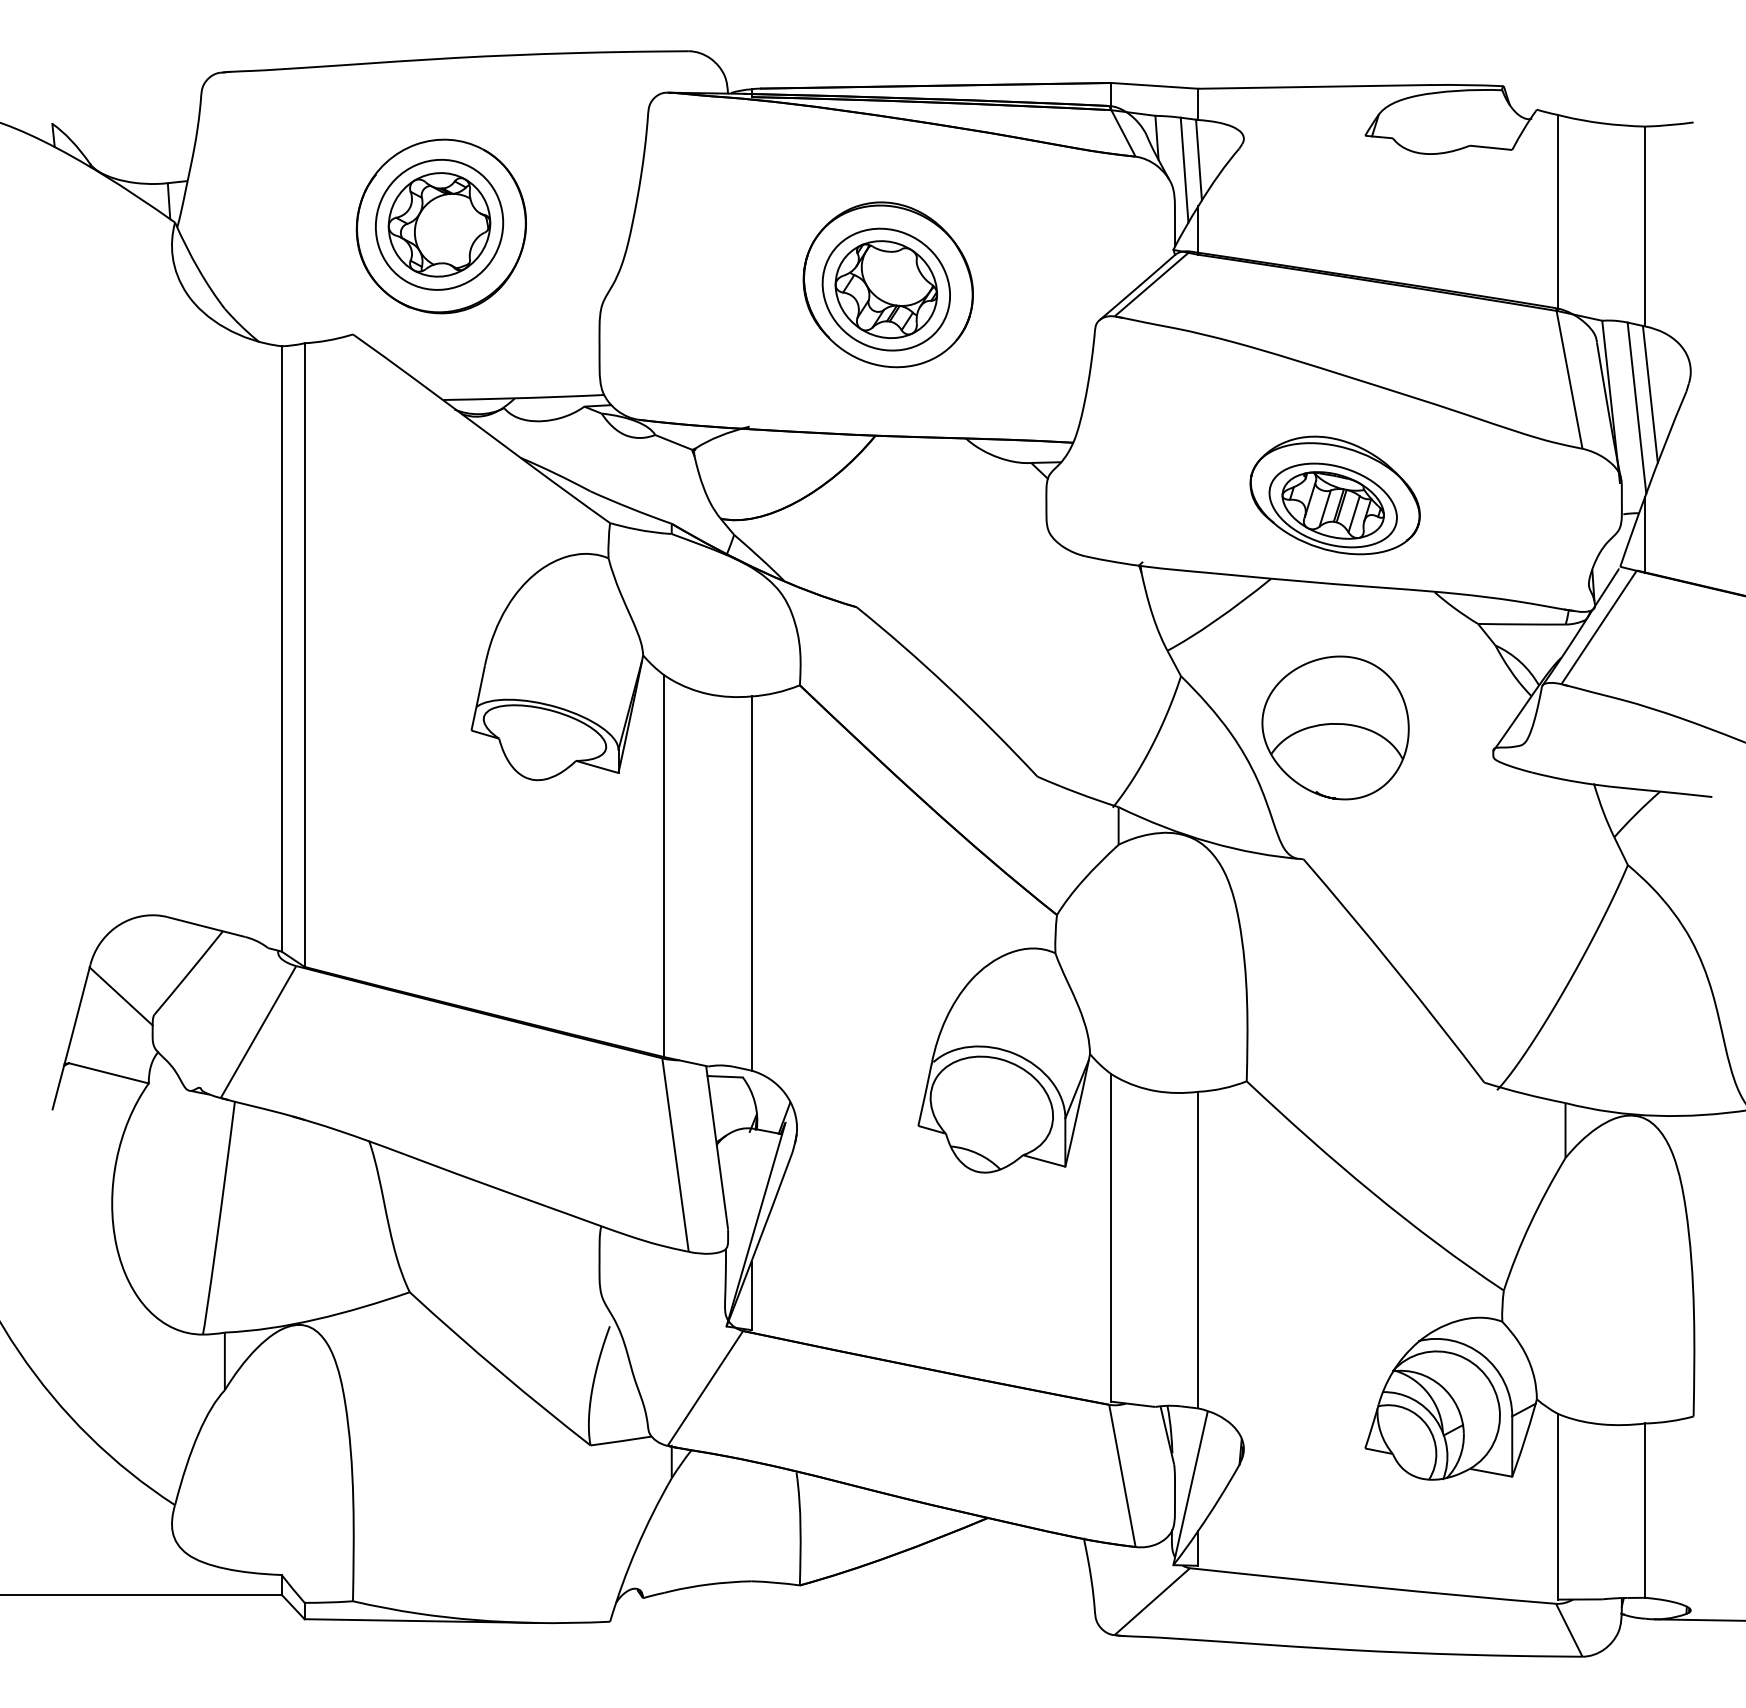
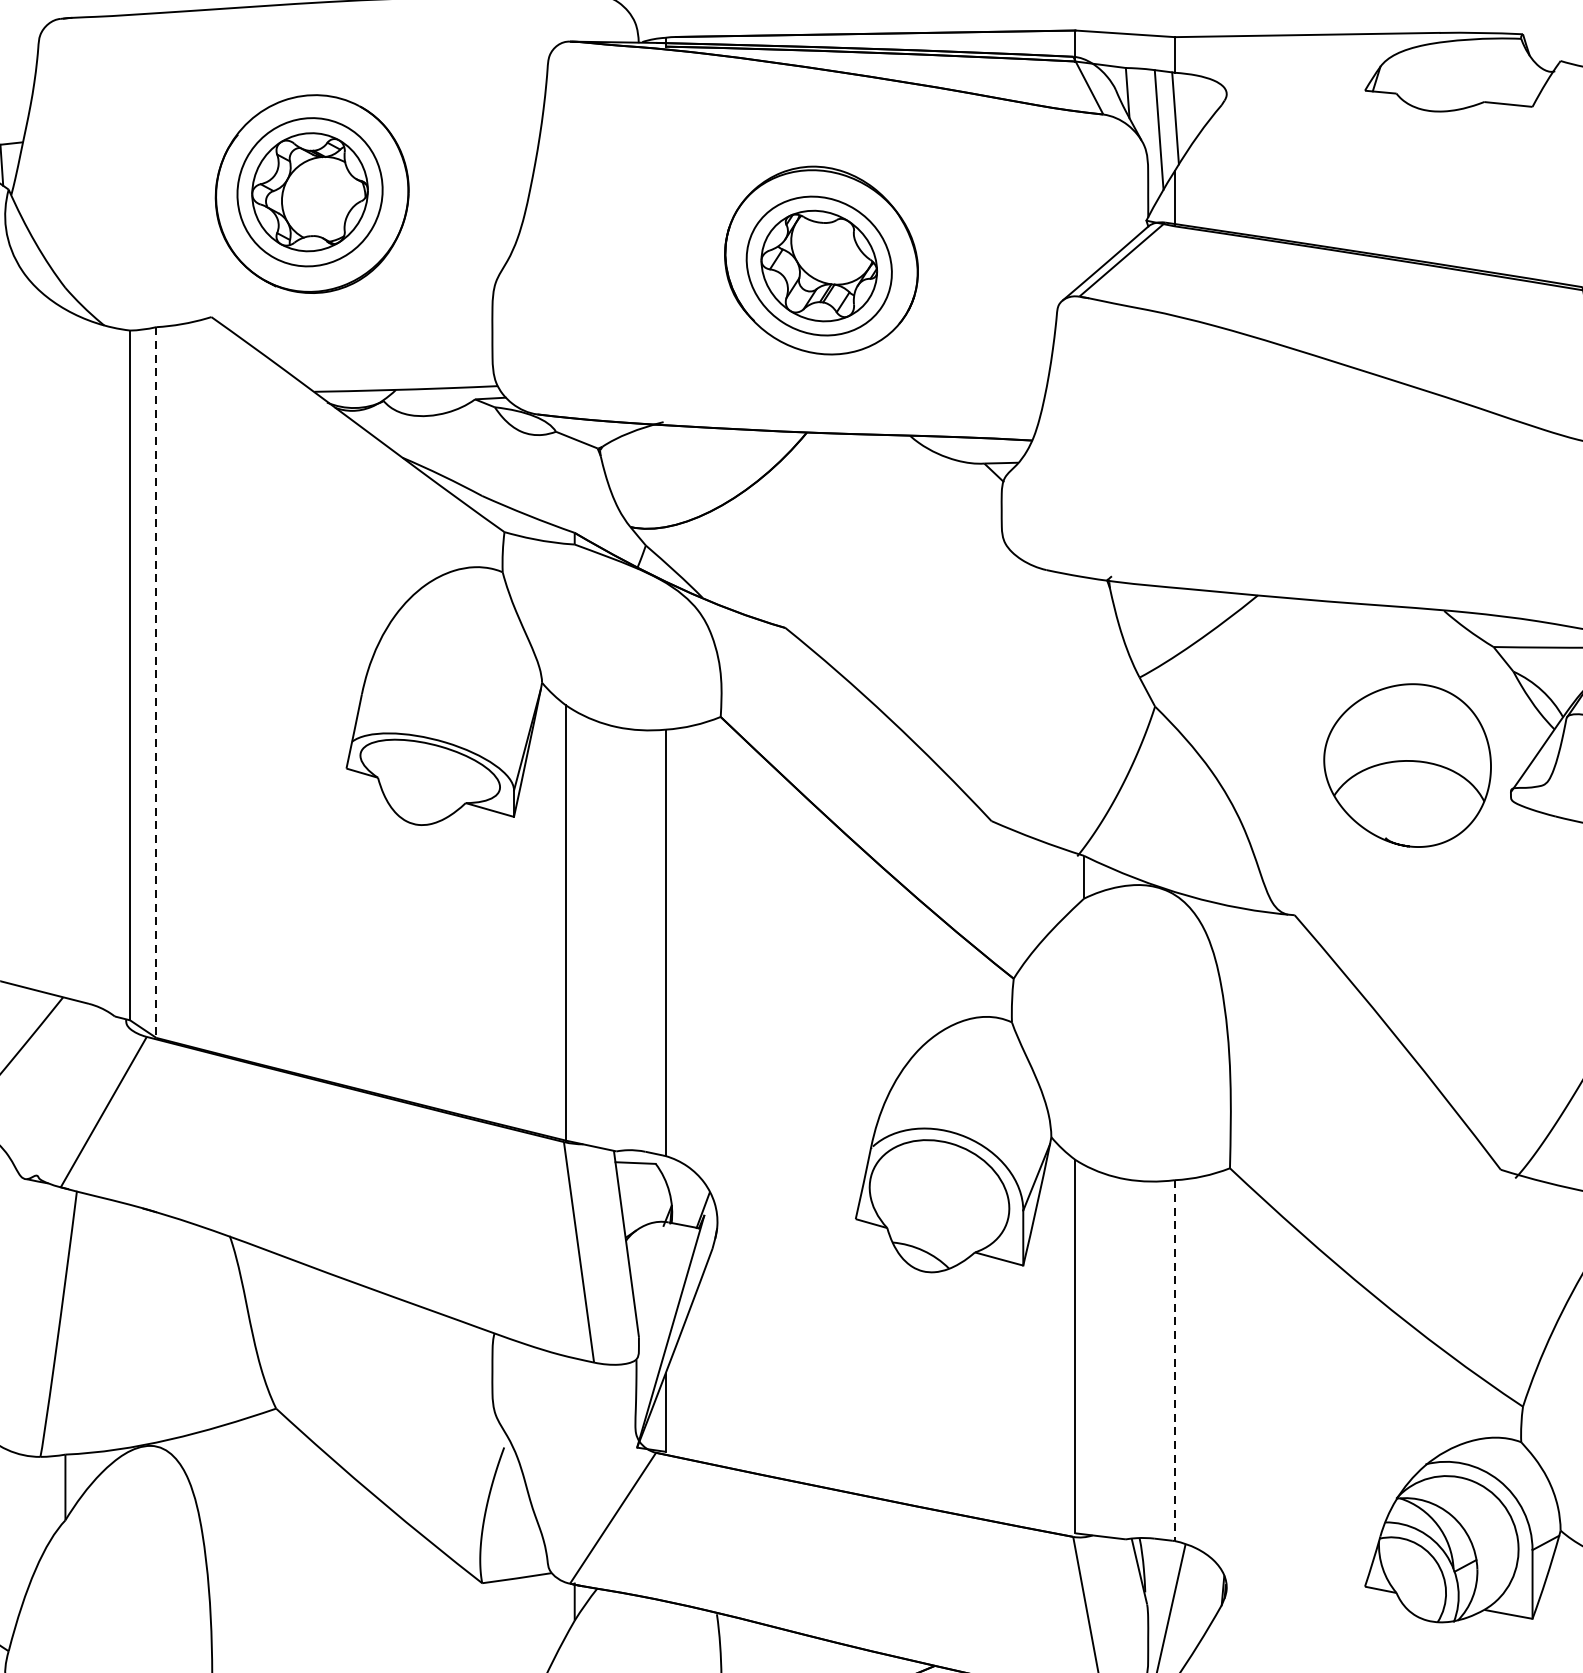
part: (1334, 495) -> (1329, 500), removed
line: (304, 655) -> (156, 682), solid -> dashed
part: (1335, 727) -> (1407, 765), moved
line: (1198, 1250) -> (1174, 1361), solid -> dashed

